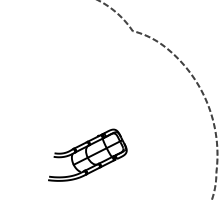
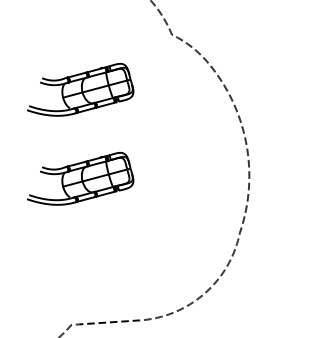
part: (71, 87) -> (80, 89), added

